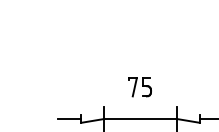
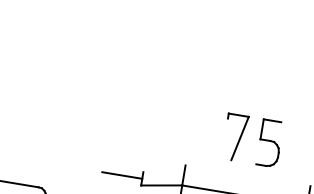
part: (139, 87) -> (251, 141), size x1.43

